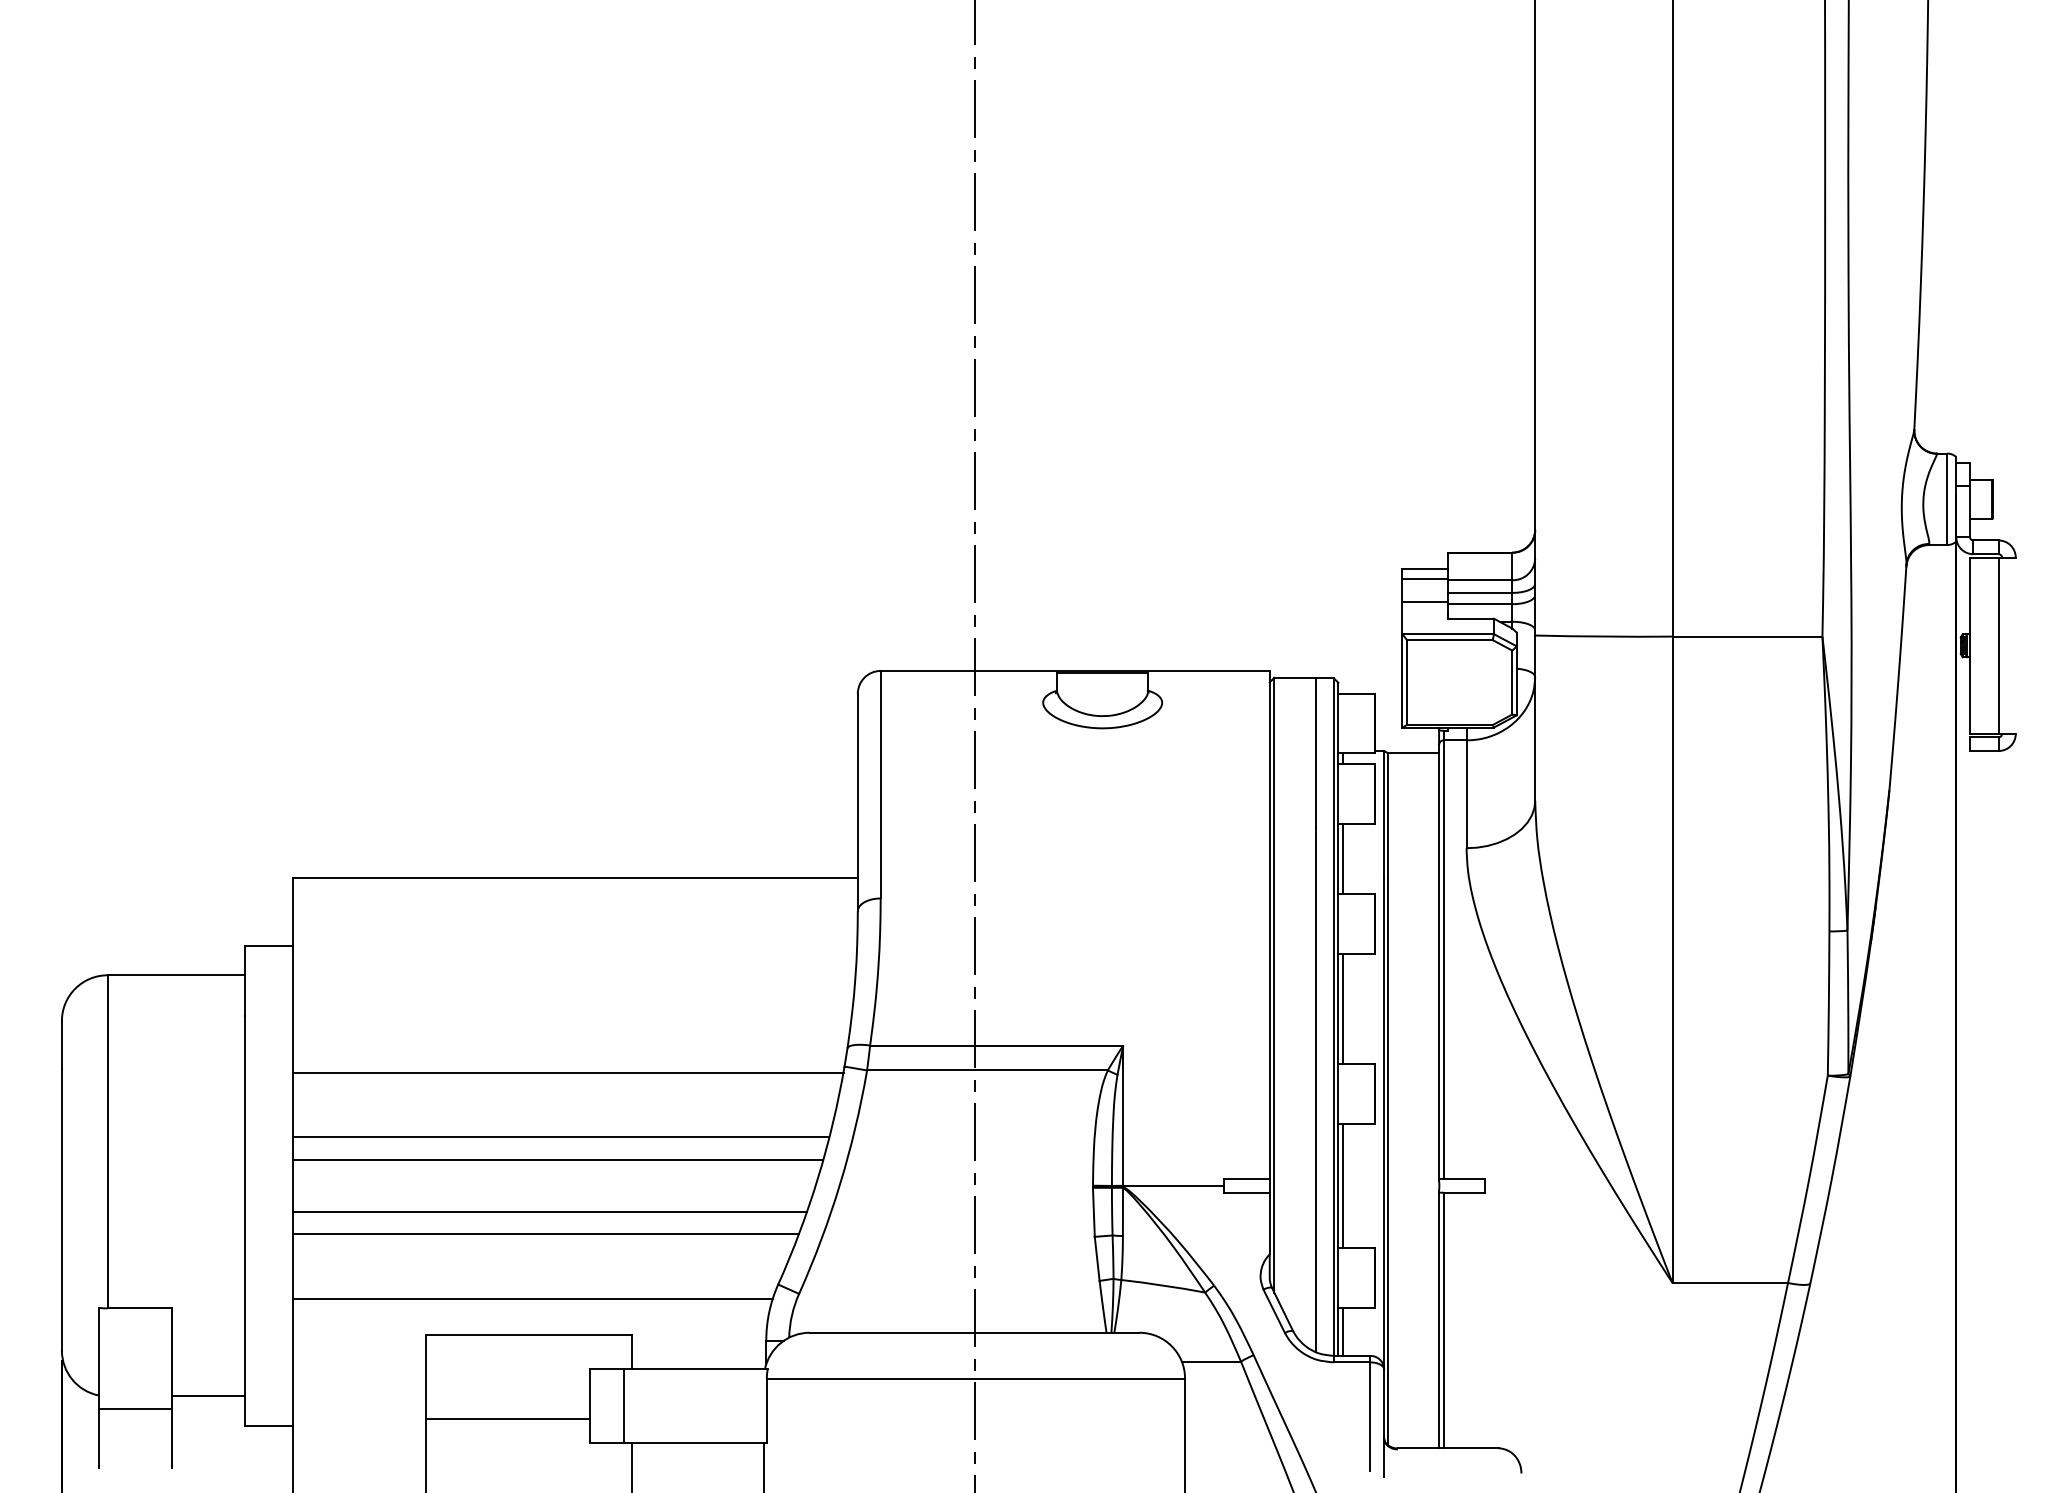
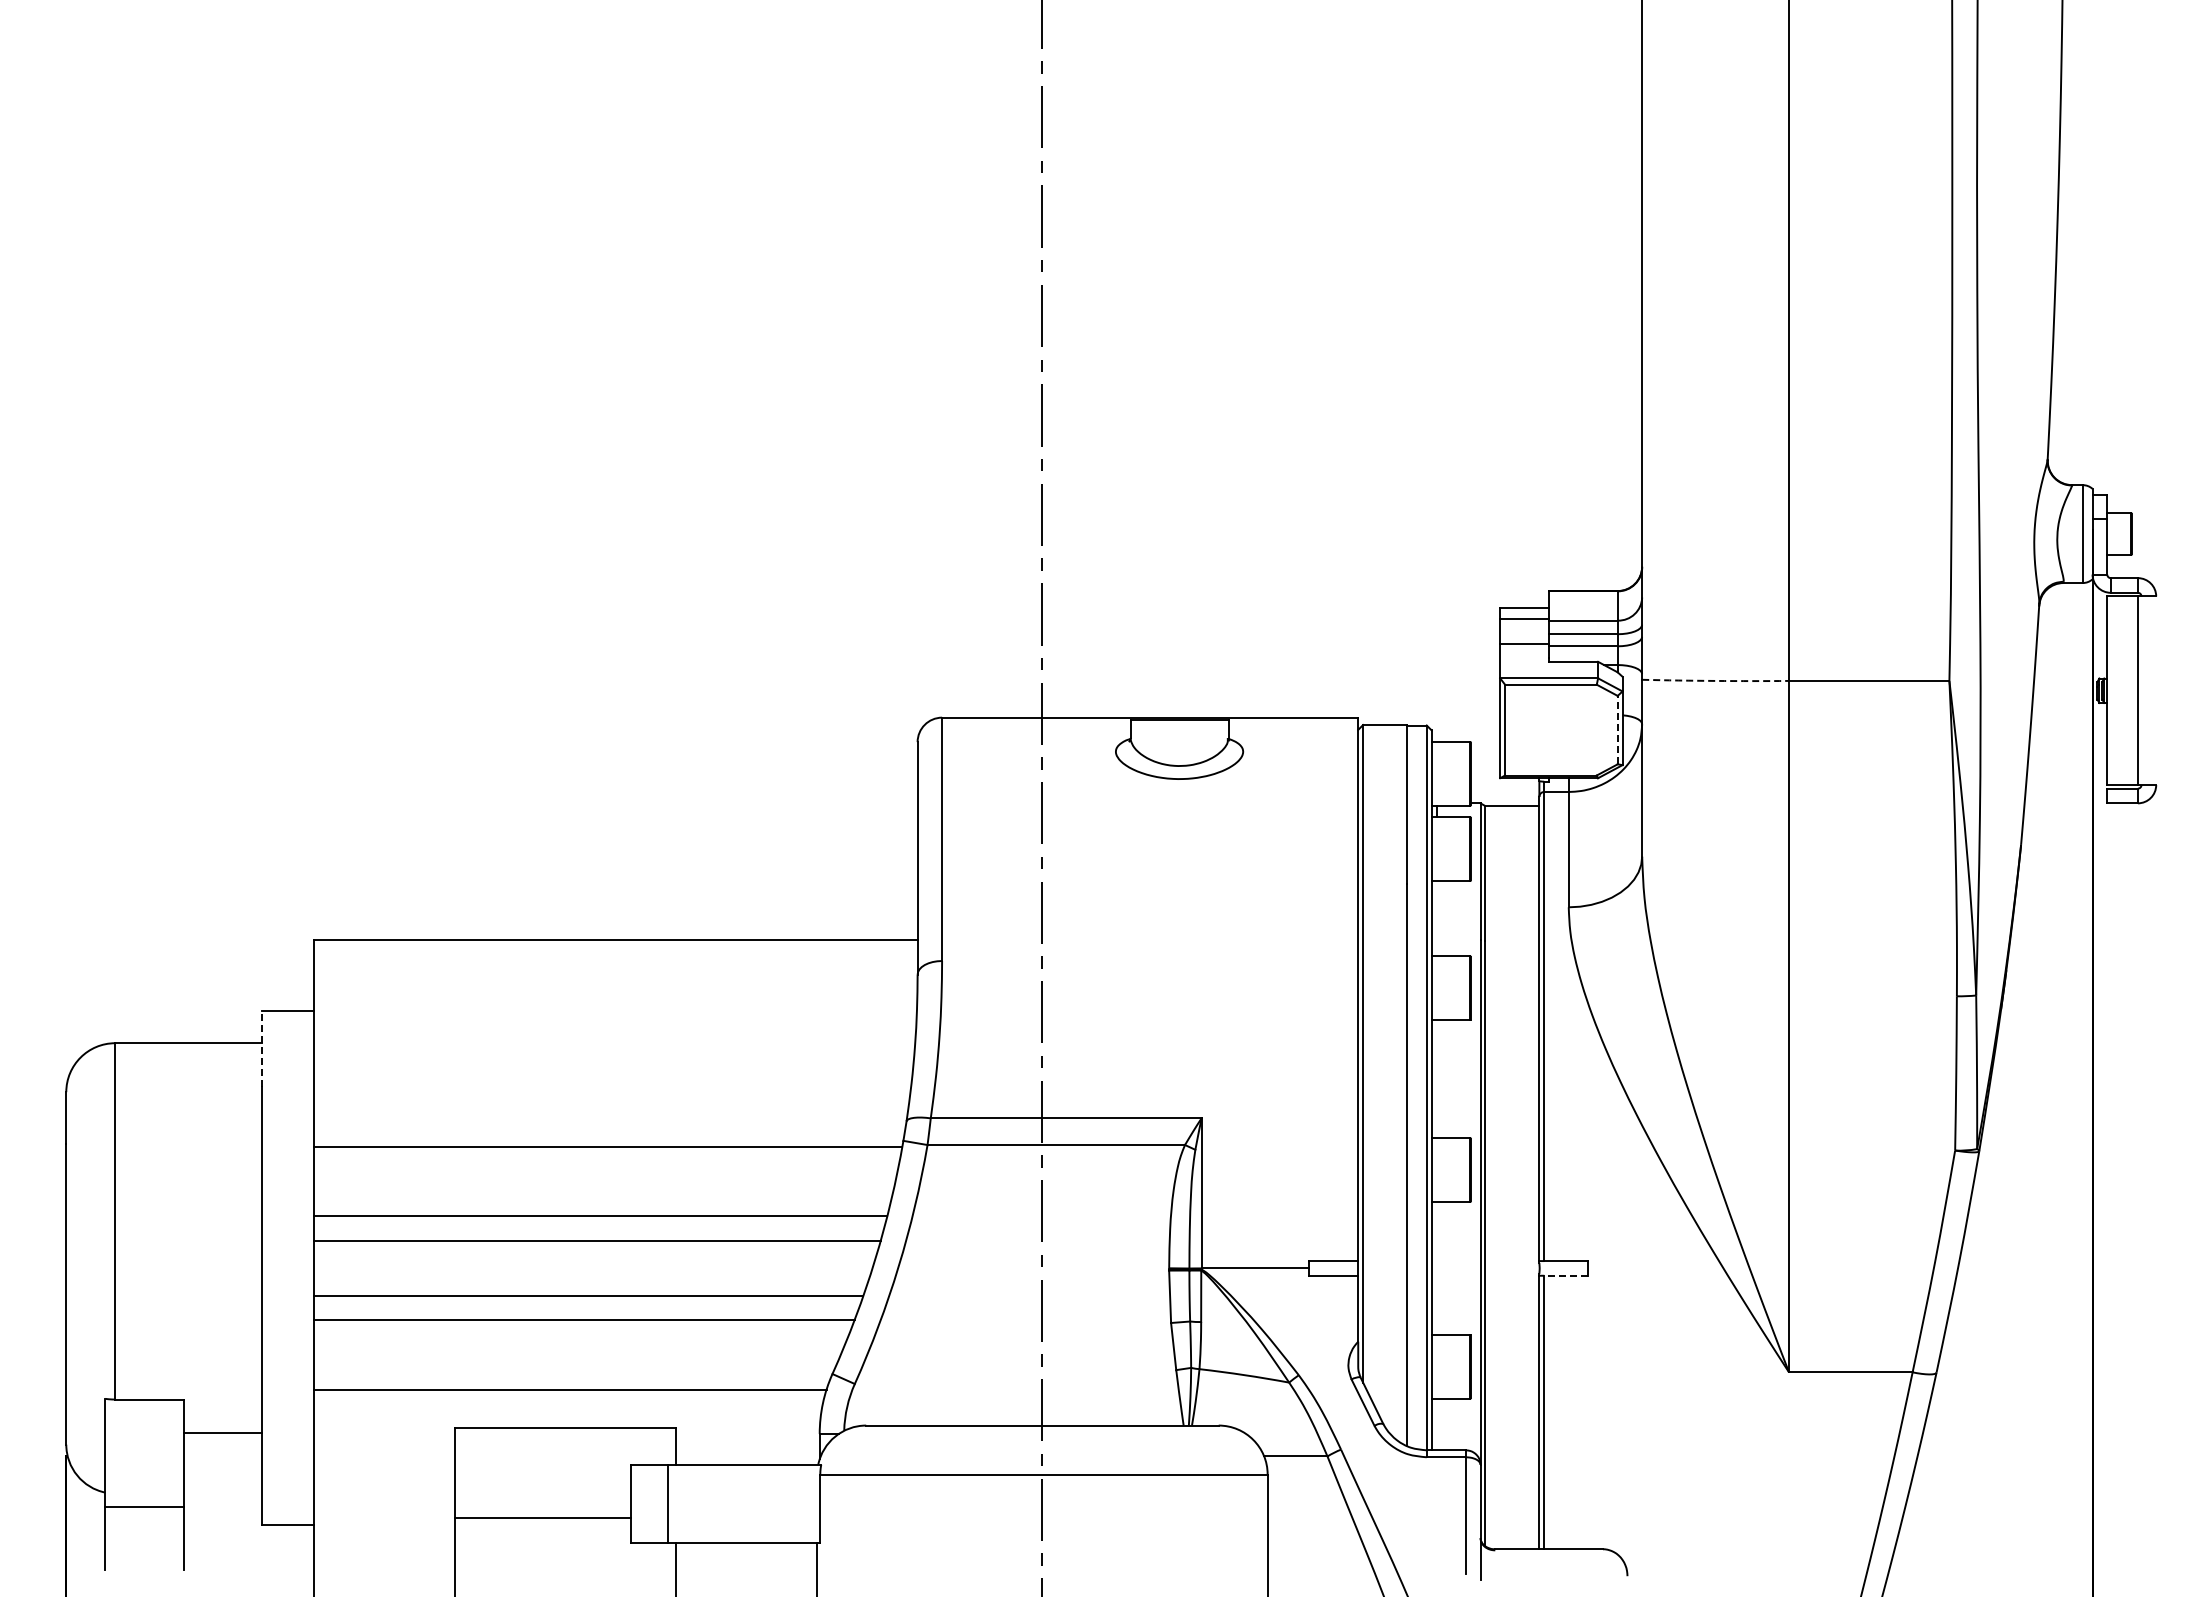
arc: (1603, 636) -> (1715, 680), solid -> dashed
line: (1512, 681) -> (1617, 729), solid -> dashed
line: (1342, 858) -> (1436, 918), removed
line: (245, 981) -> (262, 1049), solid -> dashed
line: (1342, 1009) -> (1436, 1079), removed
line: (1342, 1184) -> (1436, 1267), removed
line: (1463, 1192) -> (1565, 1275), solid -> dashed
line: (1342, 1331) -> (1436, 1424), removed
line: (207, 1396) -> (222, 1432), moved

